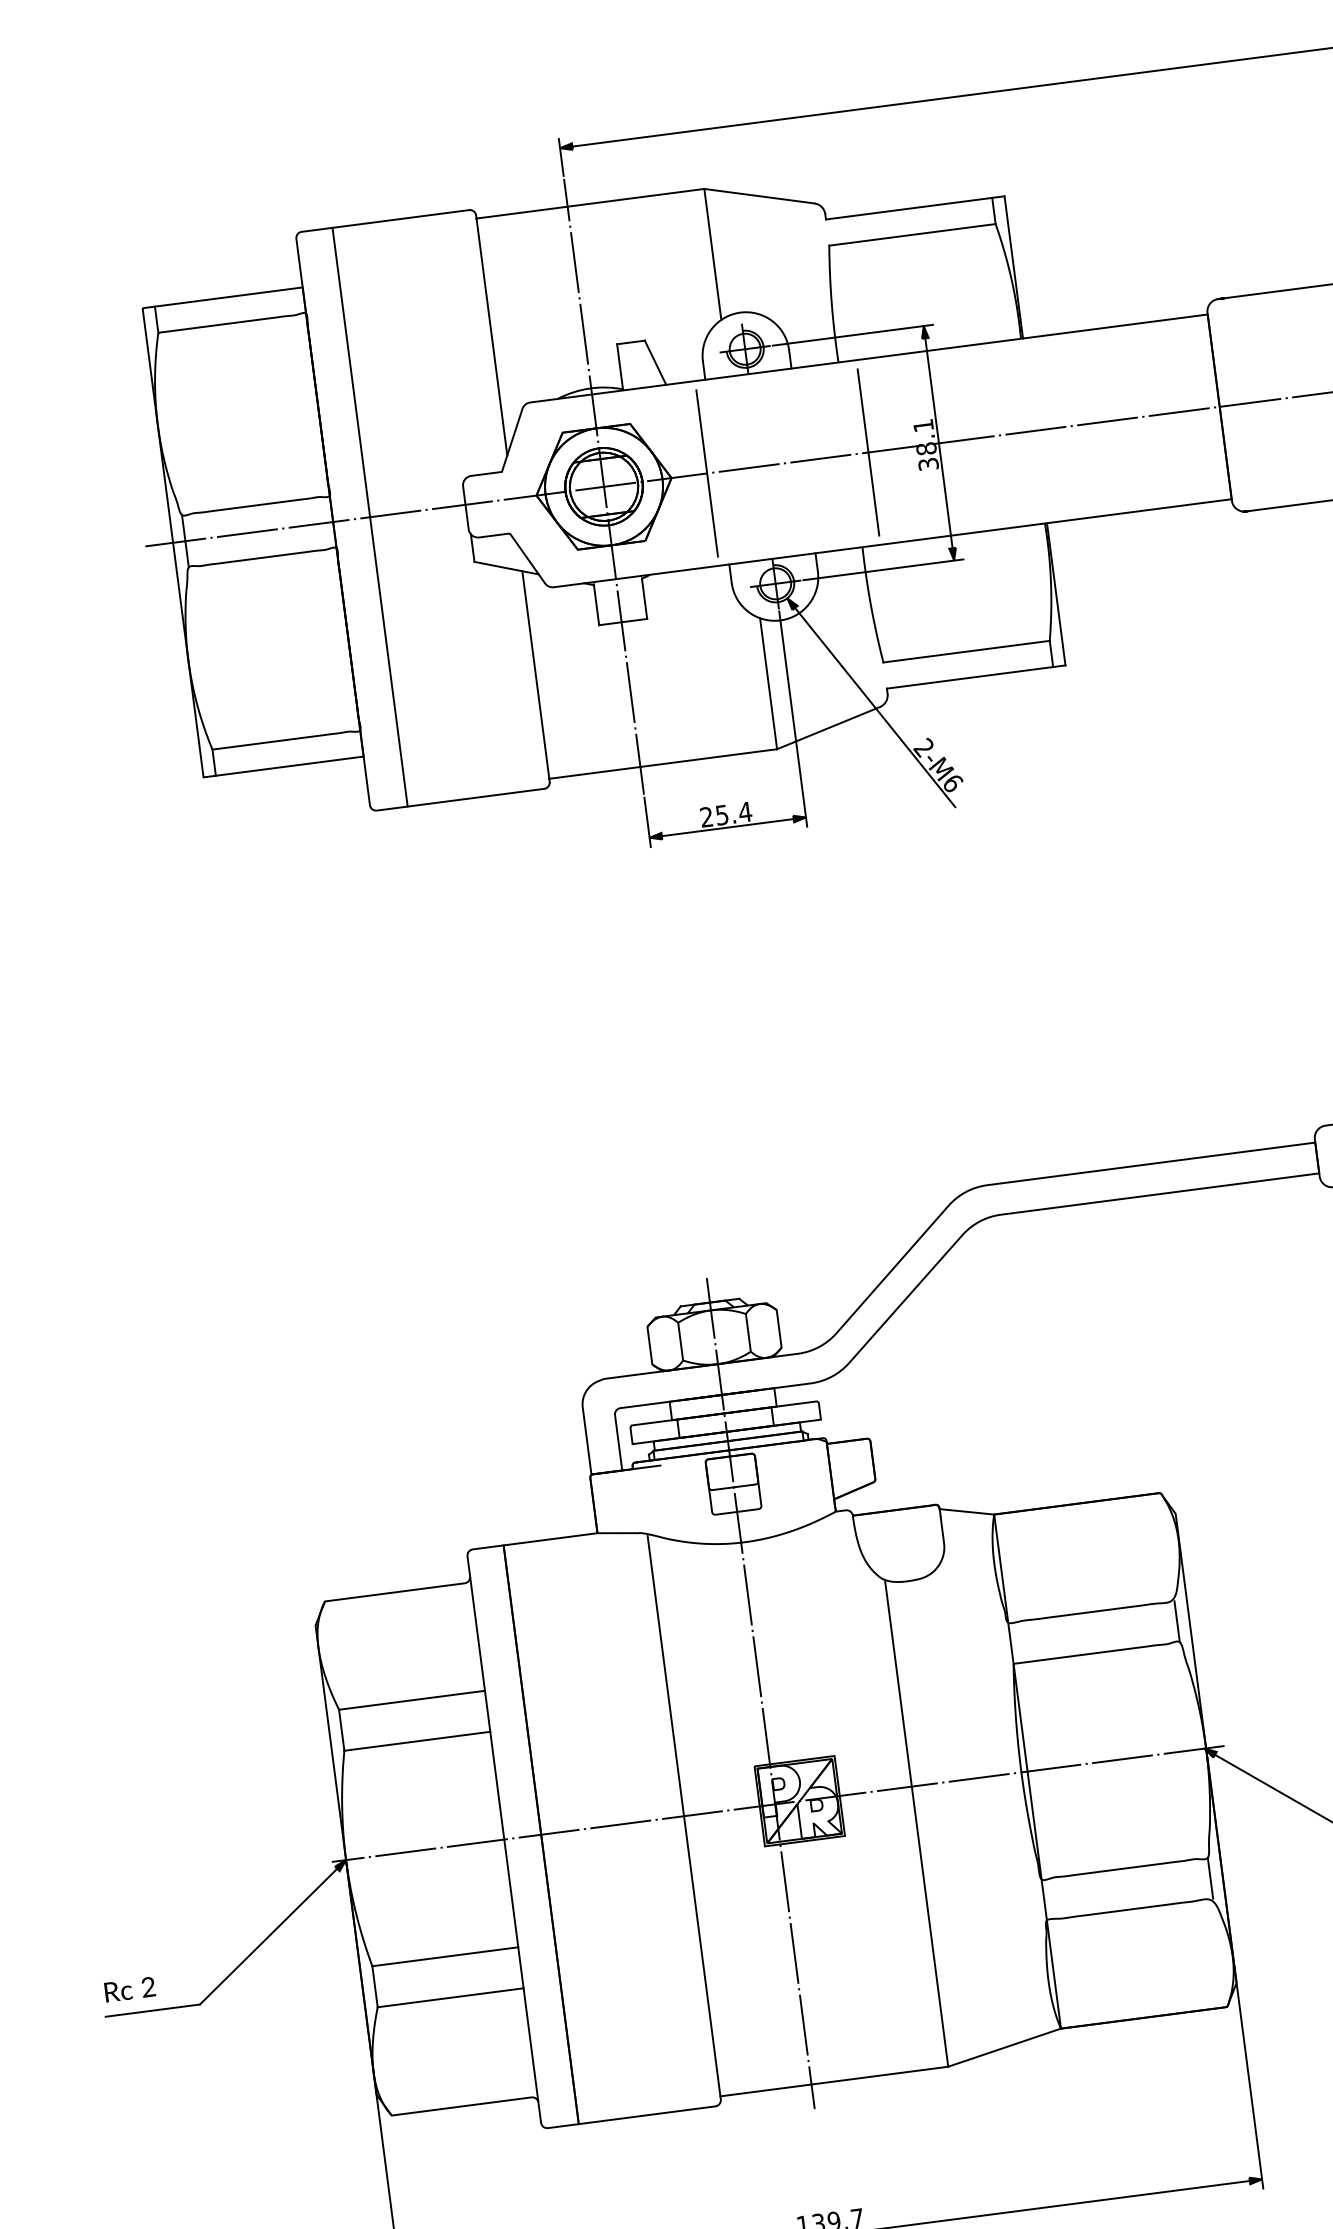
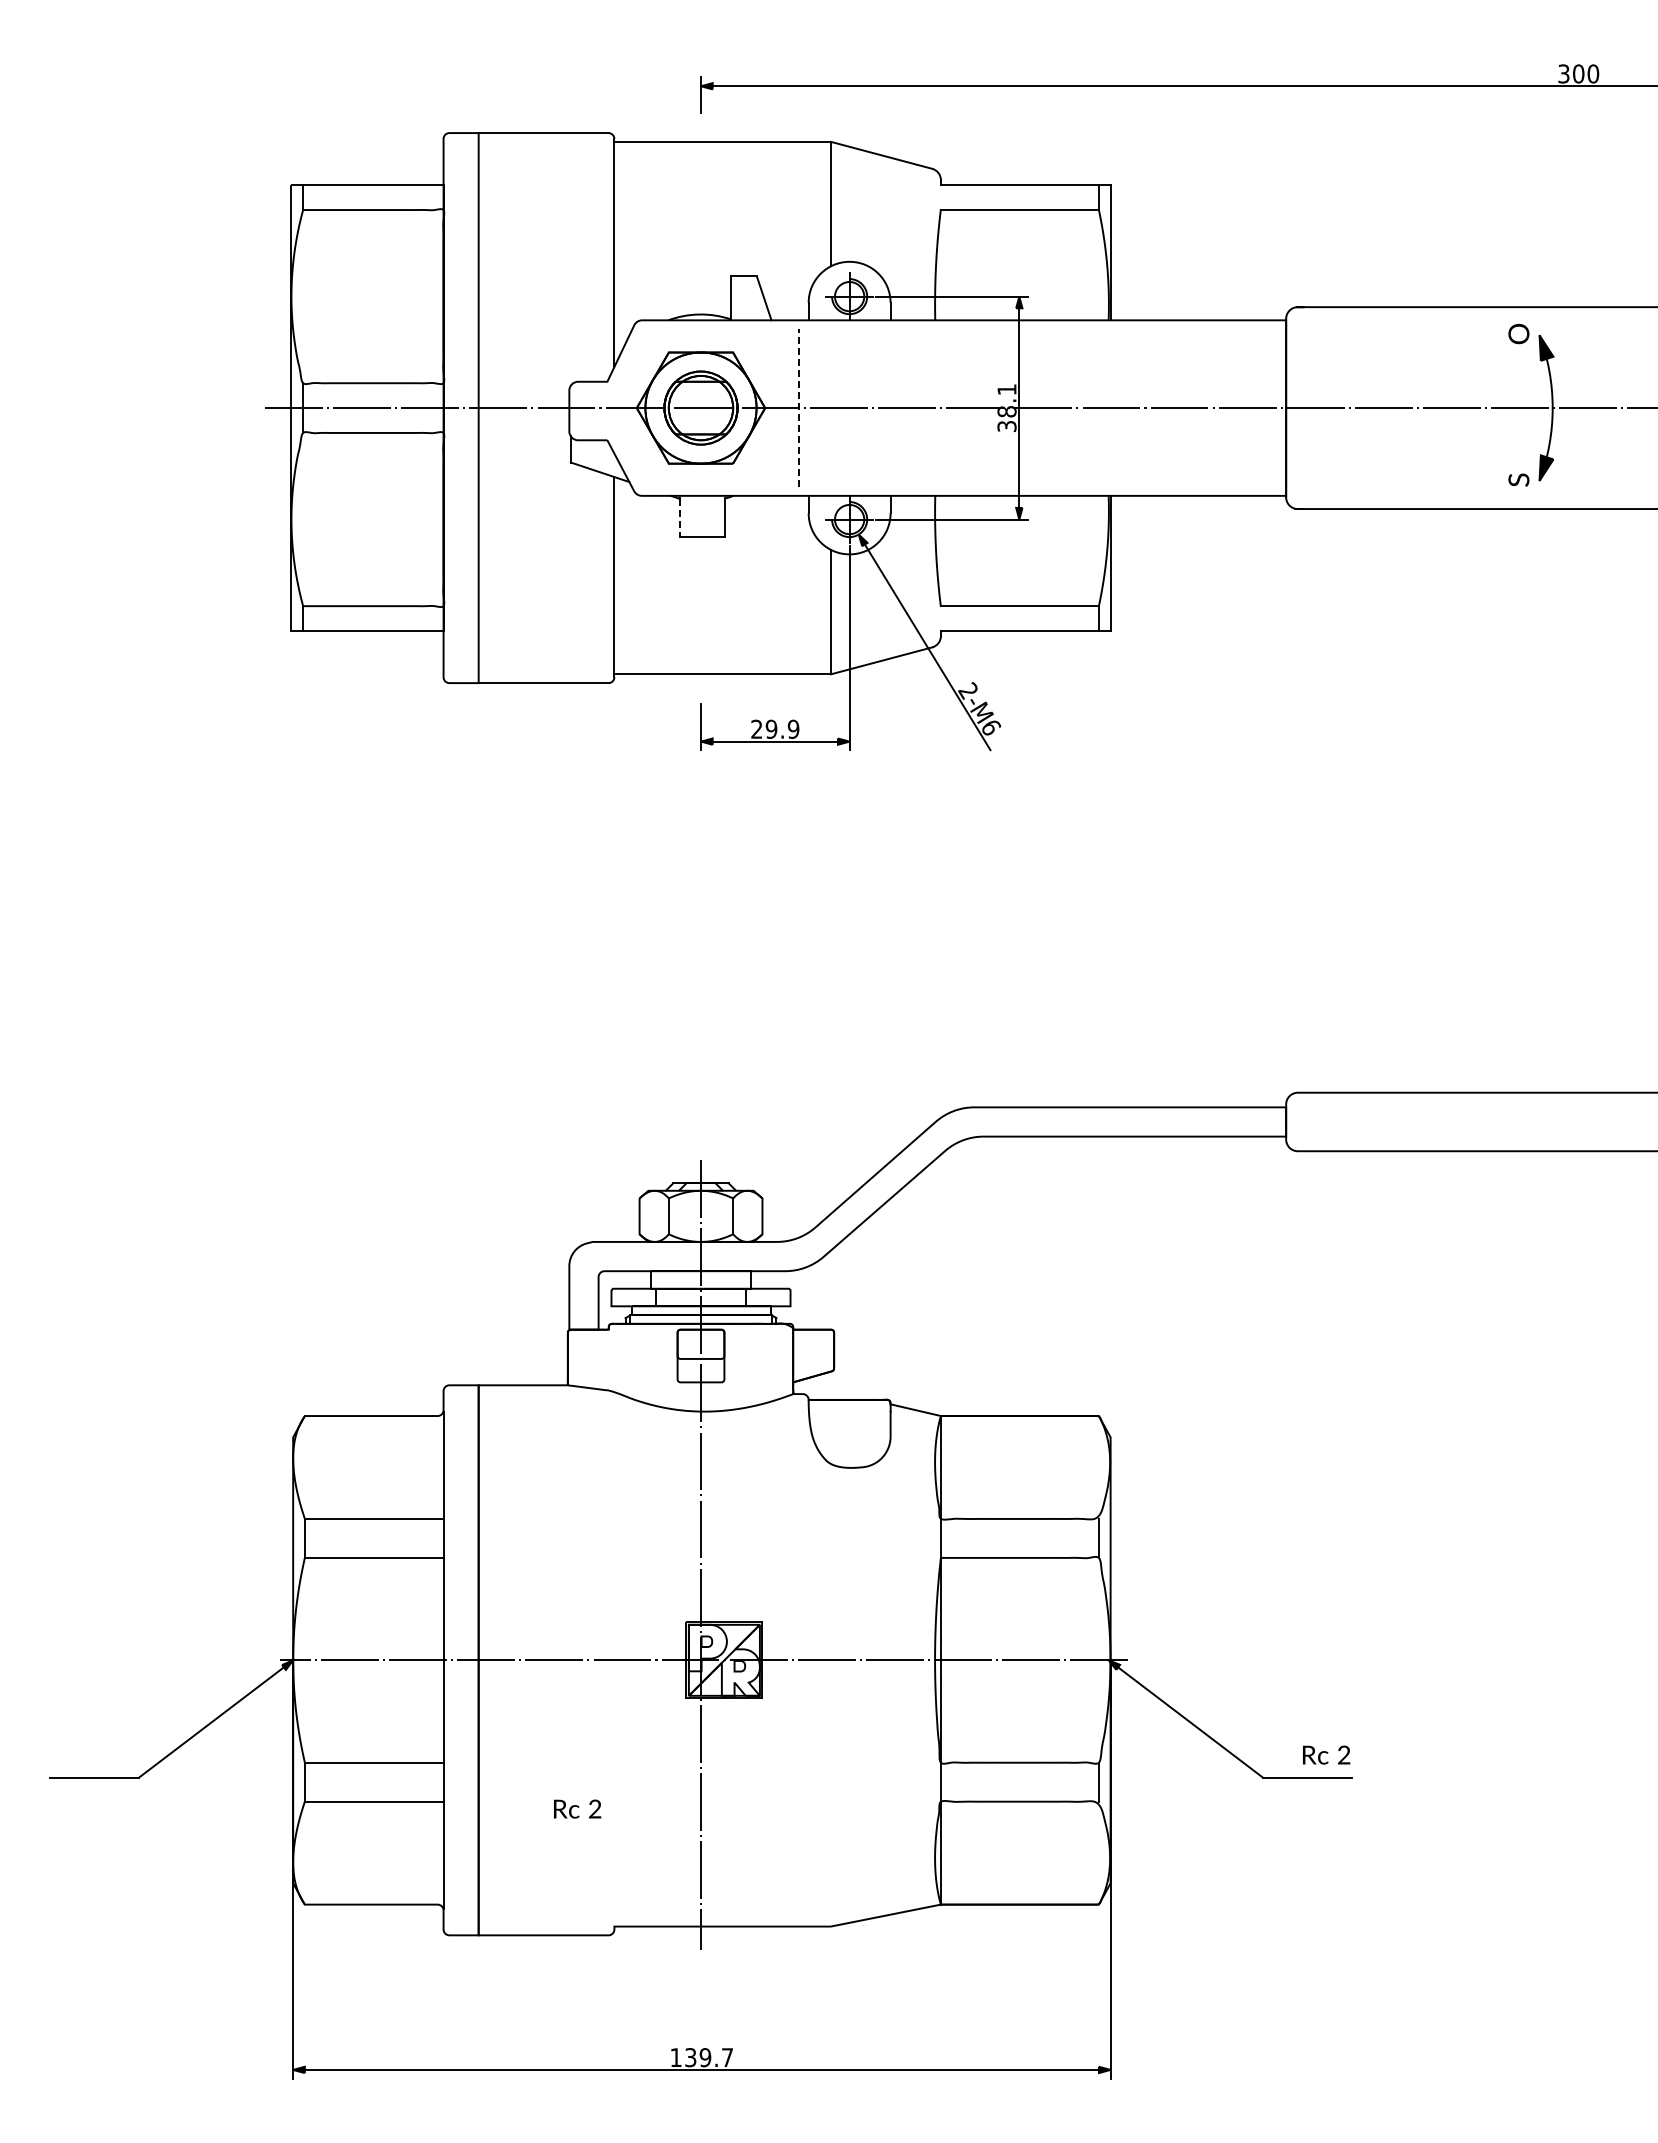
line: (868, 452) -> (952, 408), removed
line: (707, 473) -> (799, 408), solid -> dashed
line: (604, 486) -> (701, 407), removed
line: (596, 605) -> (679, 518), solid -> dashed
text: (733, 812) -> (782, 728), 25.4 -> 29.9
line: (646, 1467) -> (621, 1329), removed
line: (684, 1816) -> (614, 1660), removed
line: (916, 1822) -> (830, 1694), removed
text: (129, 1988) -> (577, 1808), moved

